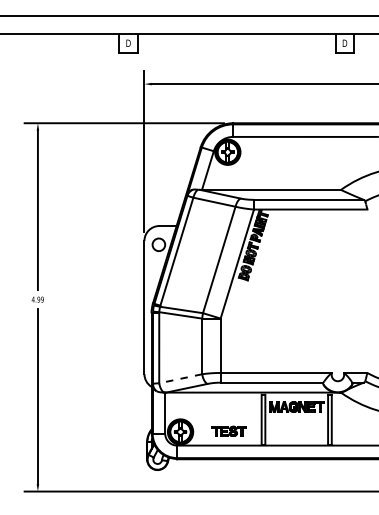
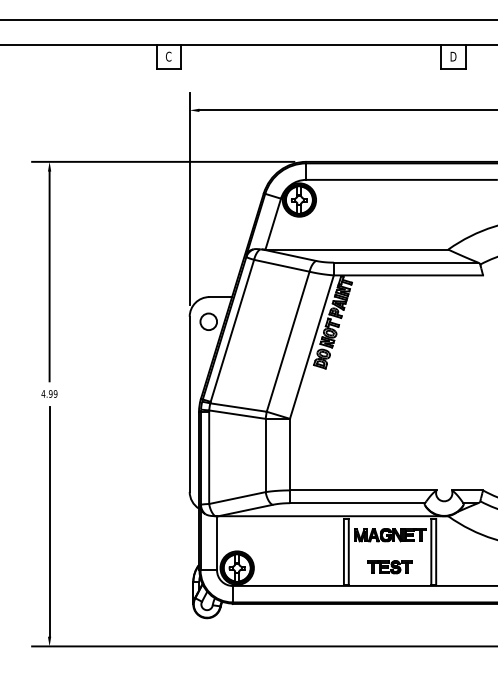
text: (128, 43) -> (168, 56), D -> C
line: (180, 379) -> (237, 498), dashed -> solid
part: (228, 431) -> (389, 567), moved

